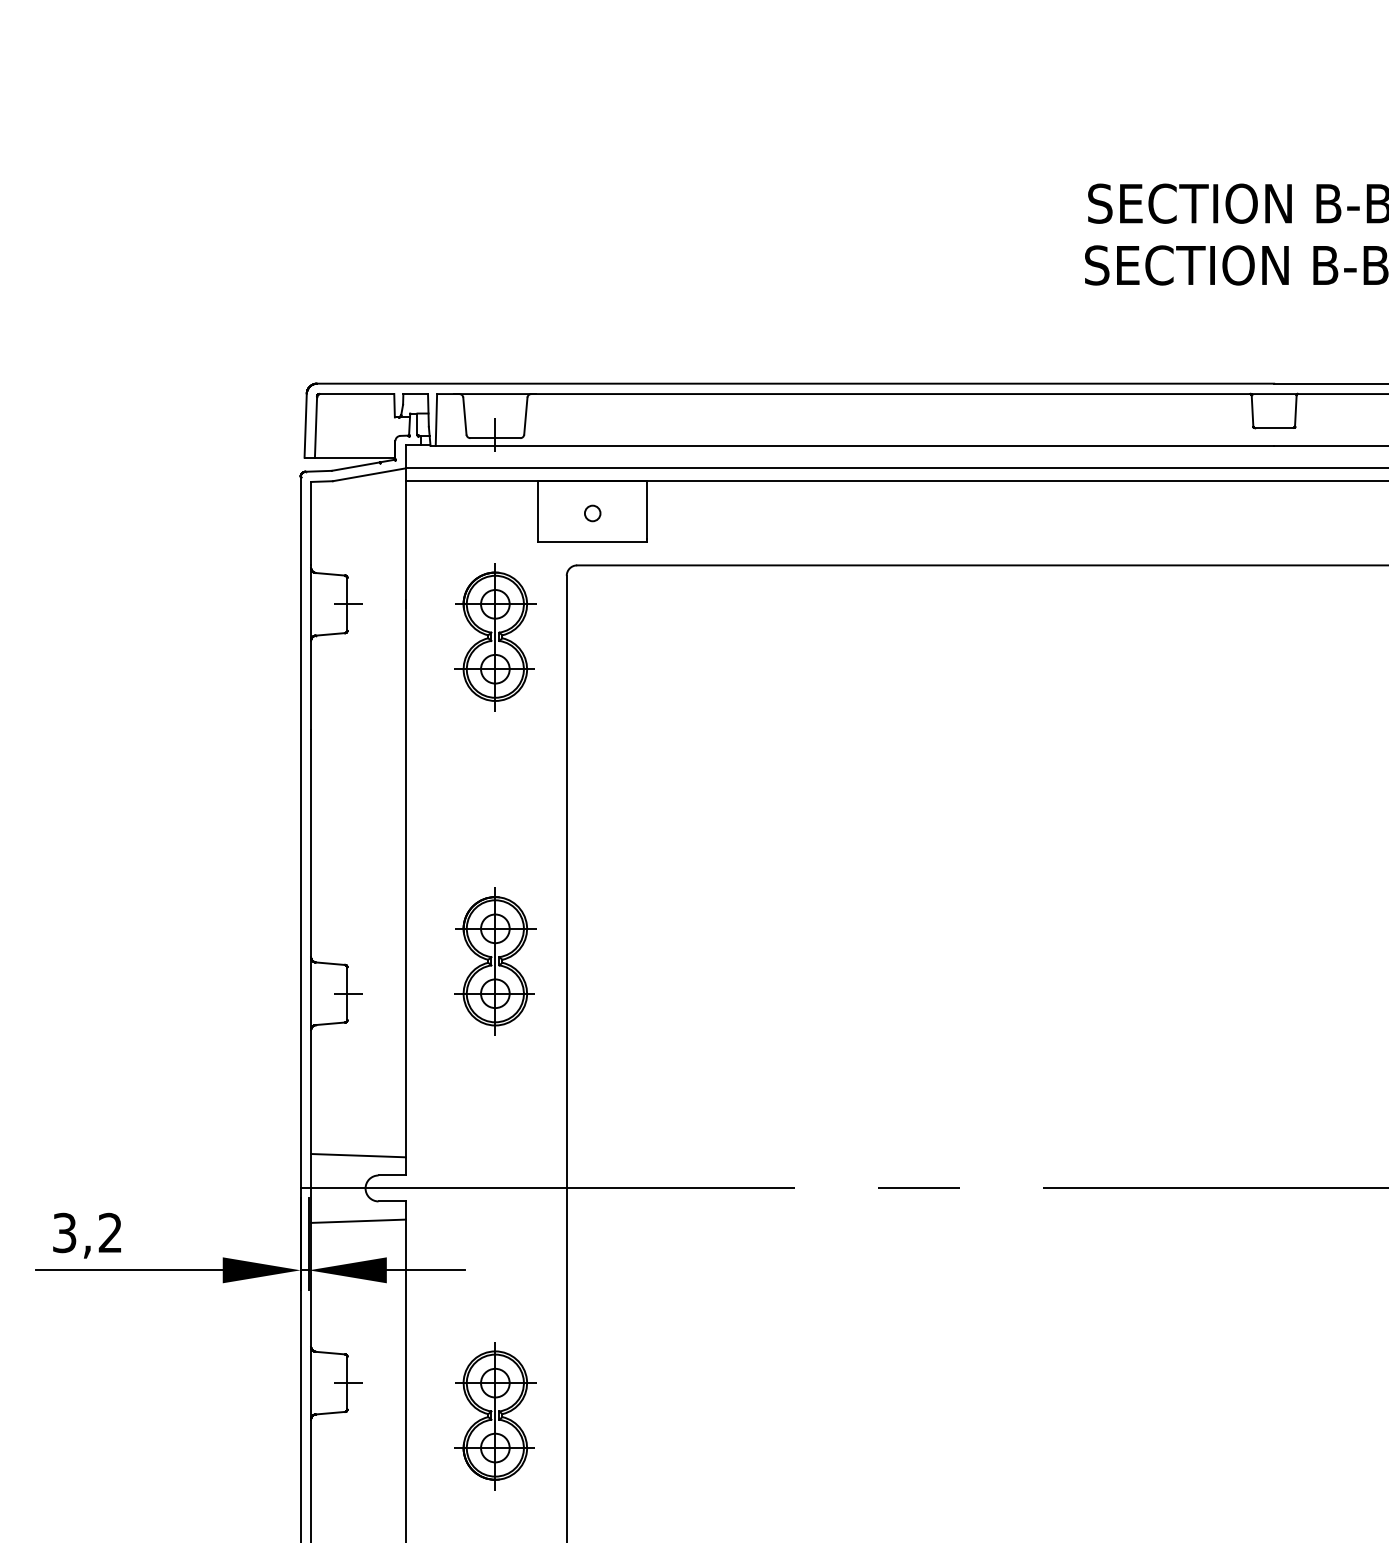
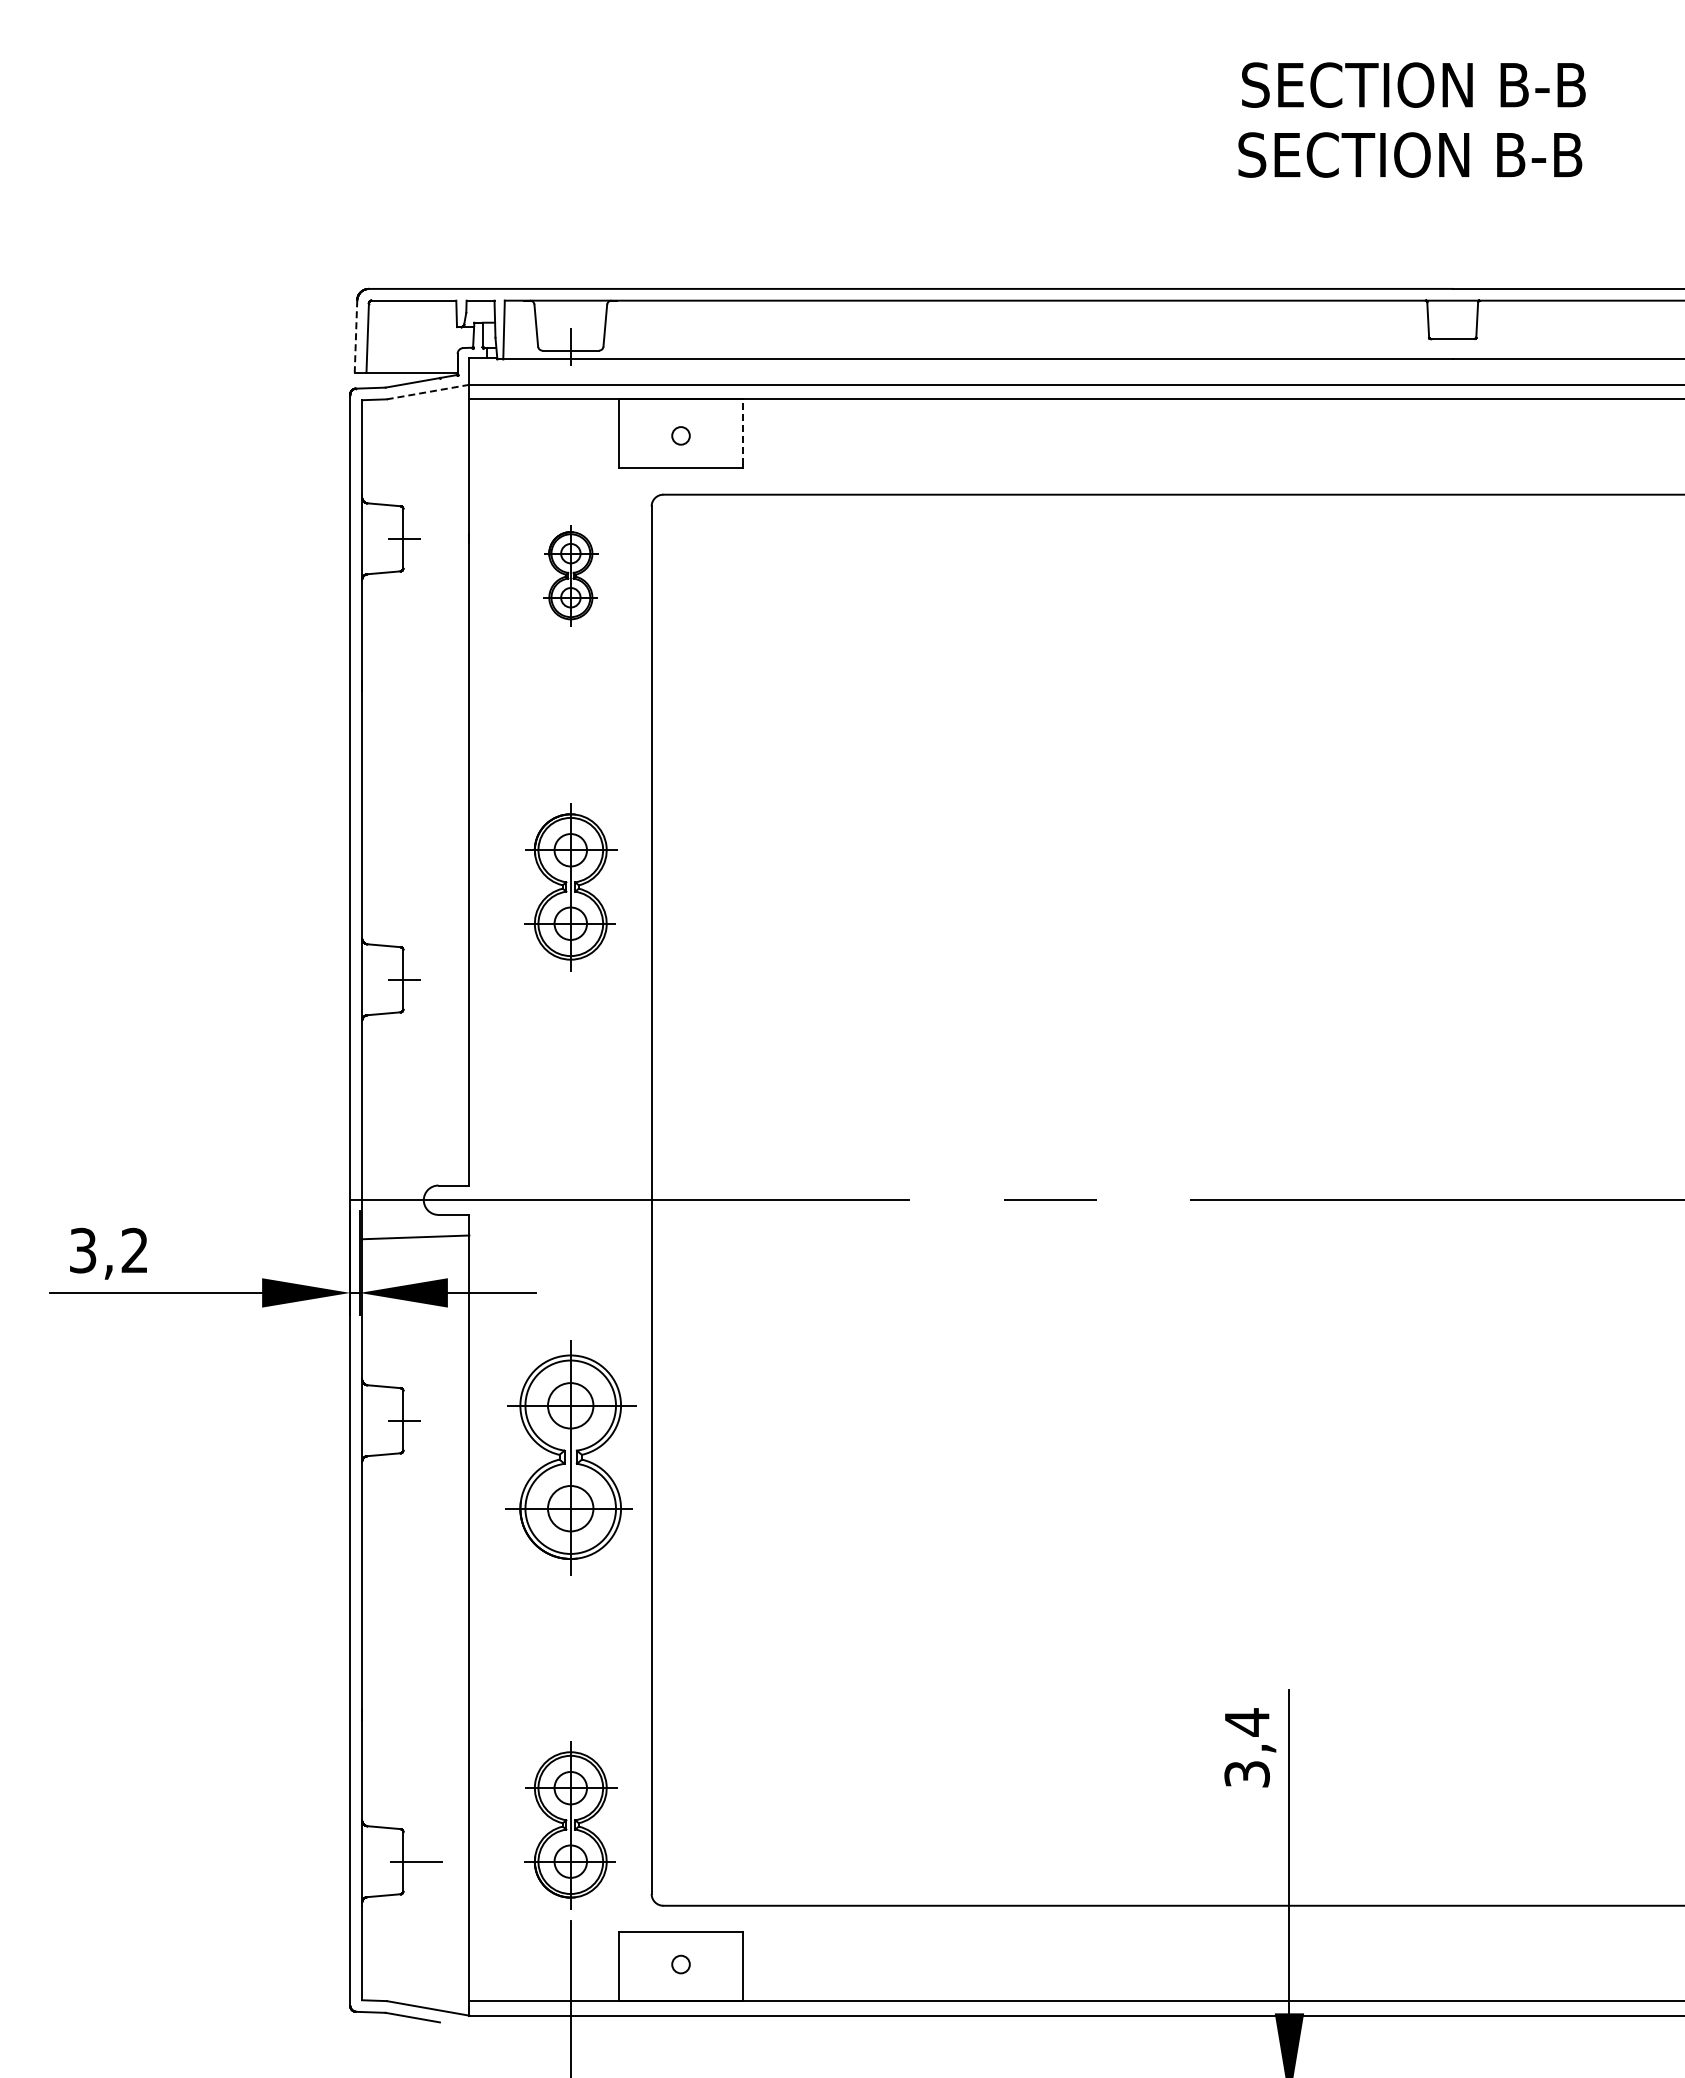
line: (305, 425) -> (355, 336), solid -> dashed
line: (369, 475) -> (428, 392), solid -> dashed
line: (646, 510) -> (742, 432), solid -> dashed
part: (495, 636) -> (570, 575), size x0.6
part: (495, 961) -> (570, 887), moved
line: (358, 1155) -> (415, 1162), removed
part: (495, 1415) -> (570, 1457), size x1.4

